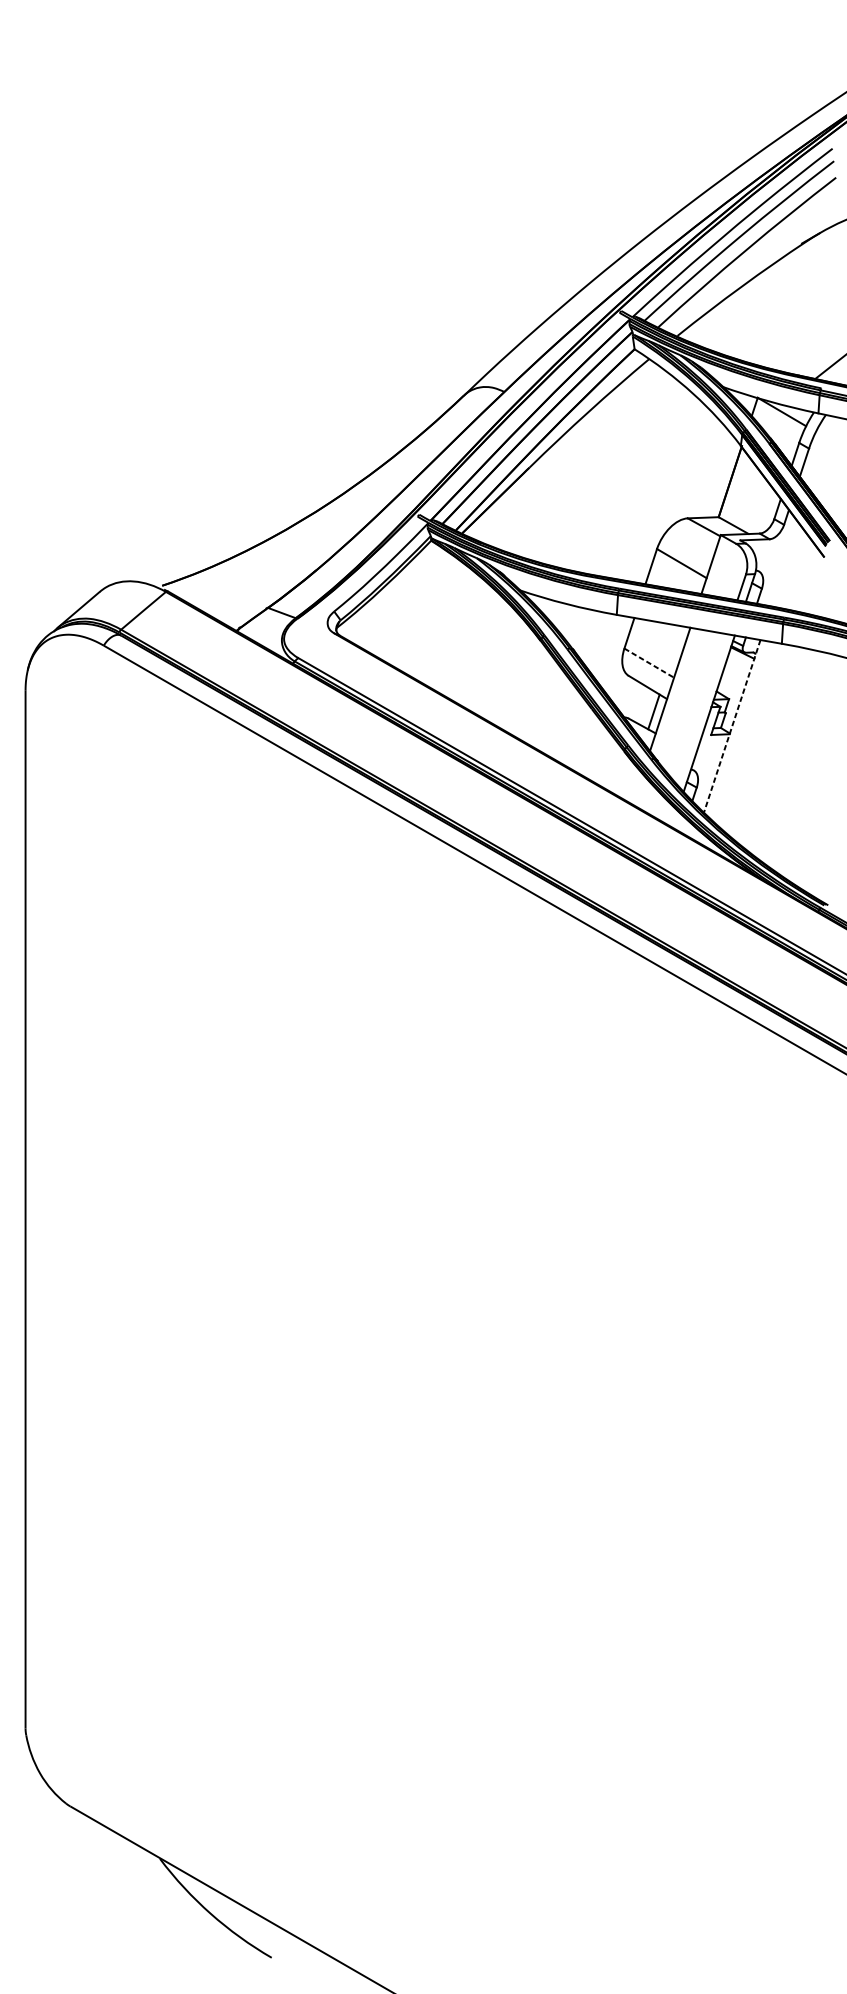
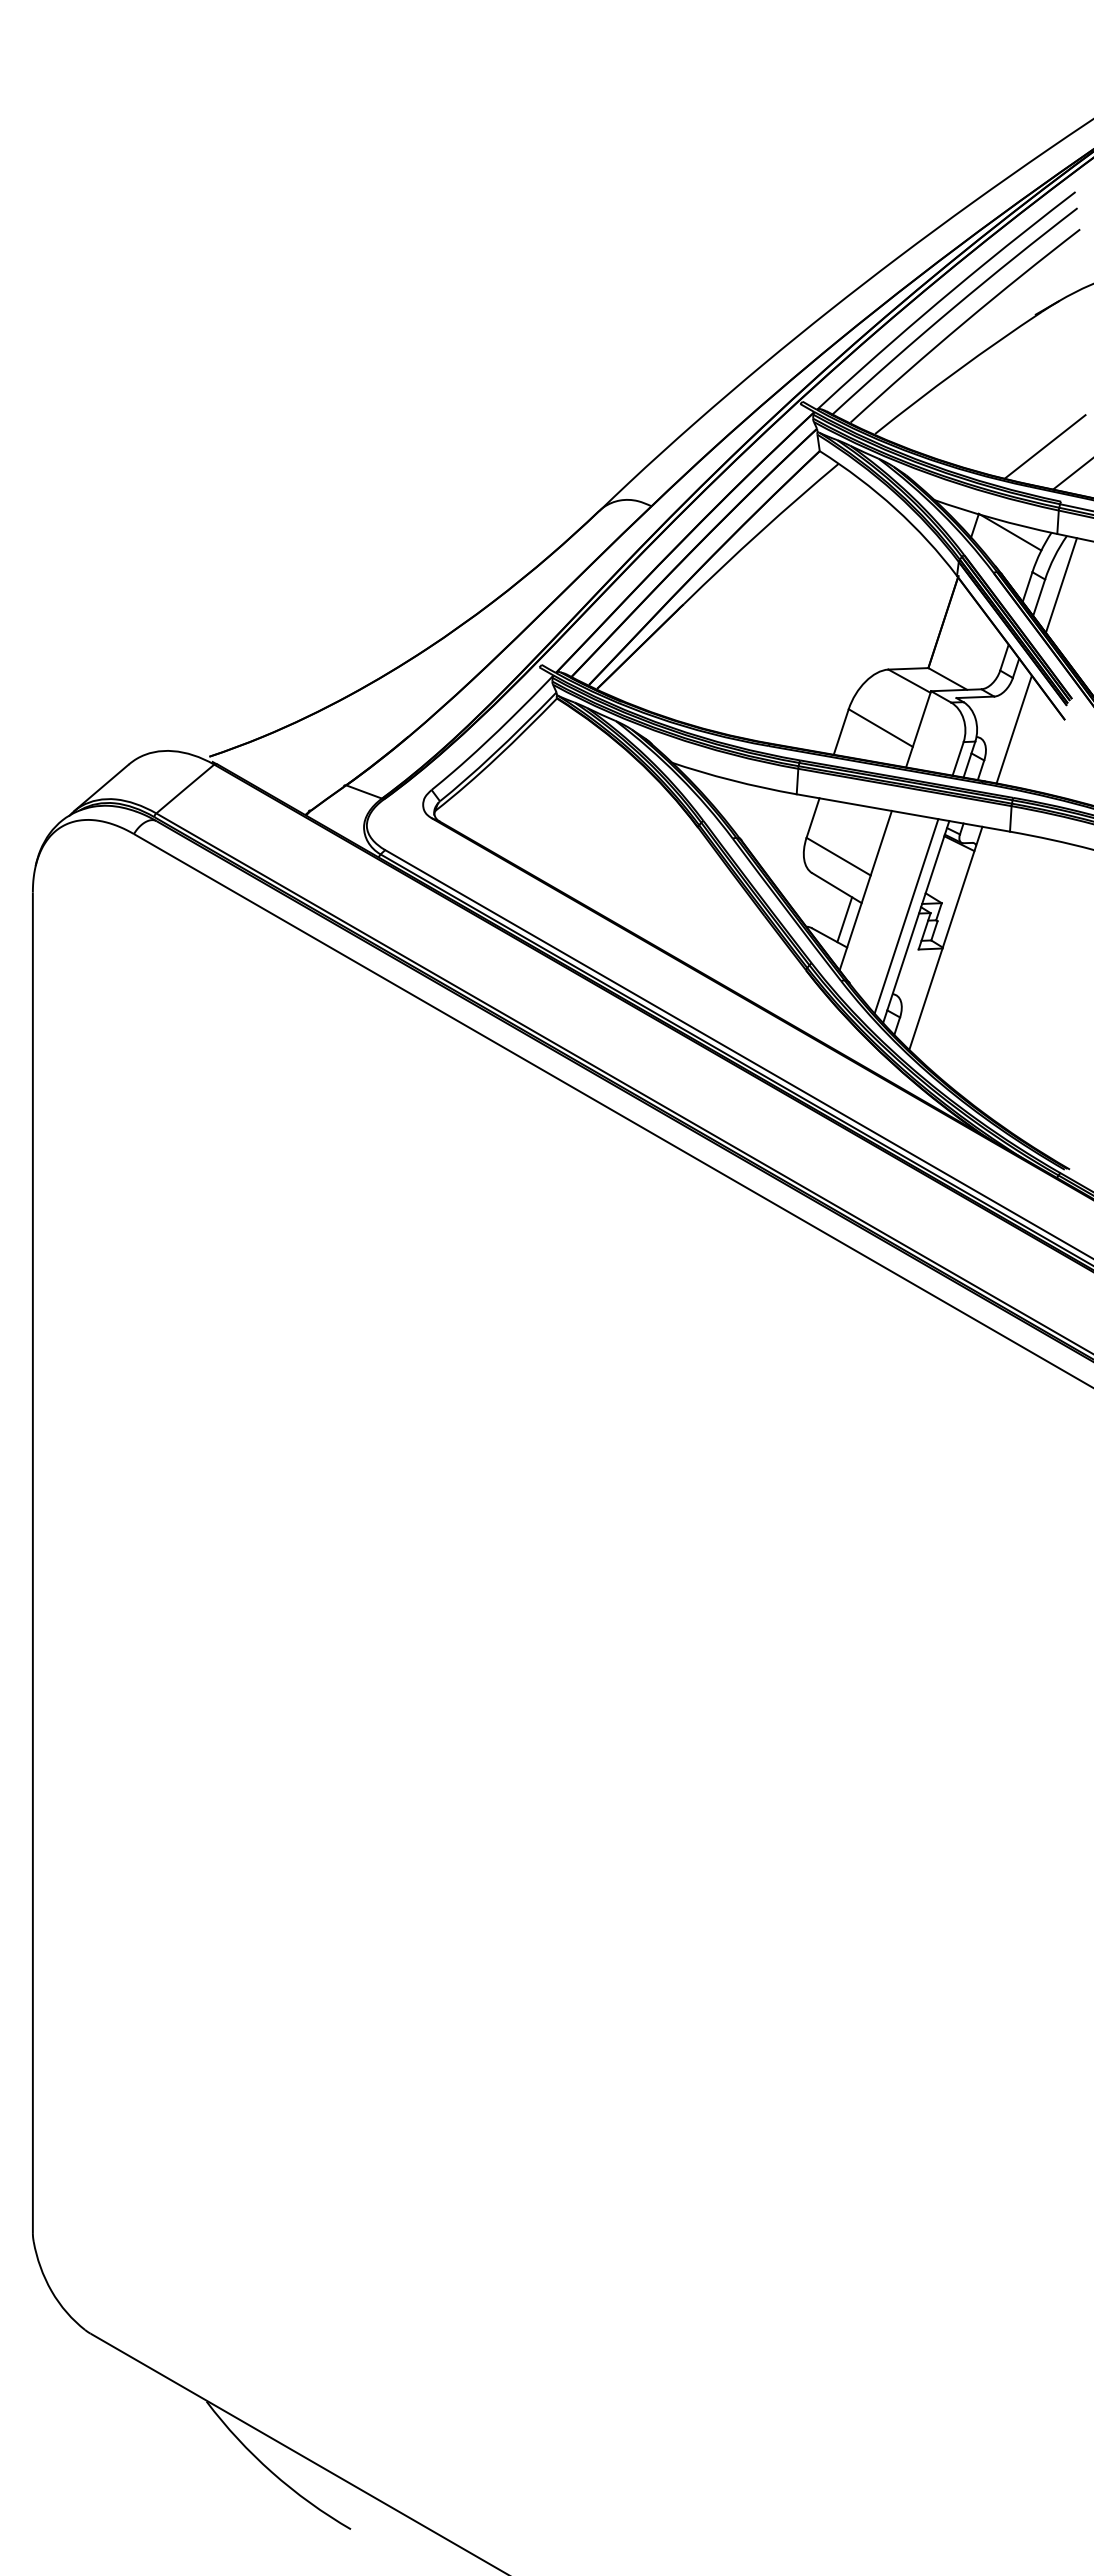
line: (809, 345) -> (1045, 446), added
line: (820, 453) -> (1060, 585), added
line: (784, 564) -> (1013, 729), added
line: (649, 663) -> (839, 856), dashed -> solid
line: (701, 709) -> (906, 916), added
line: (731, 726) -> (945, 938), dashed -> solid

